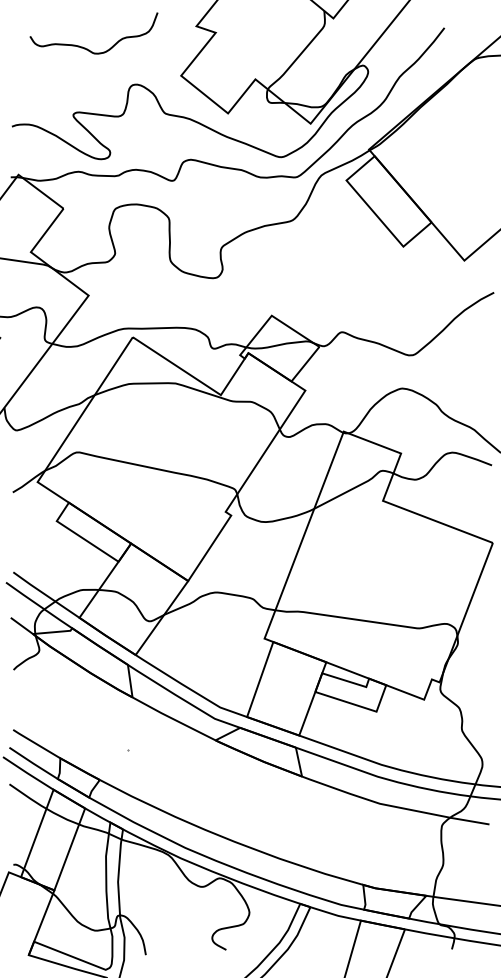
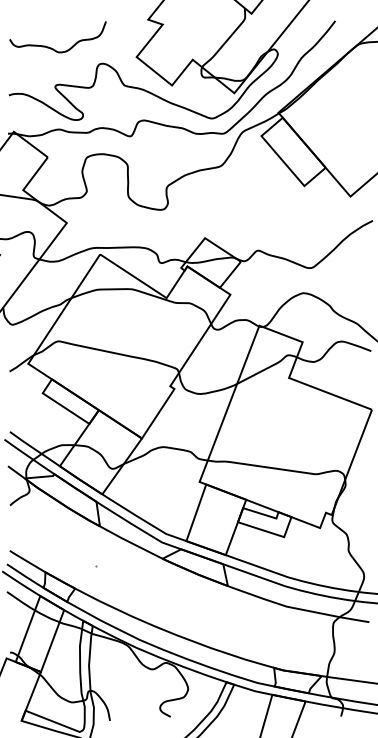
curve: (85, 47) -> (51, 47), moved

